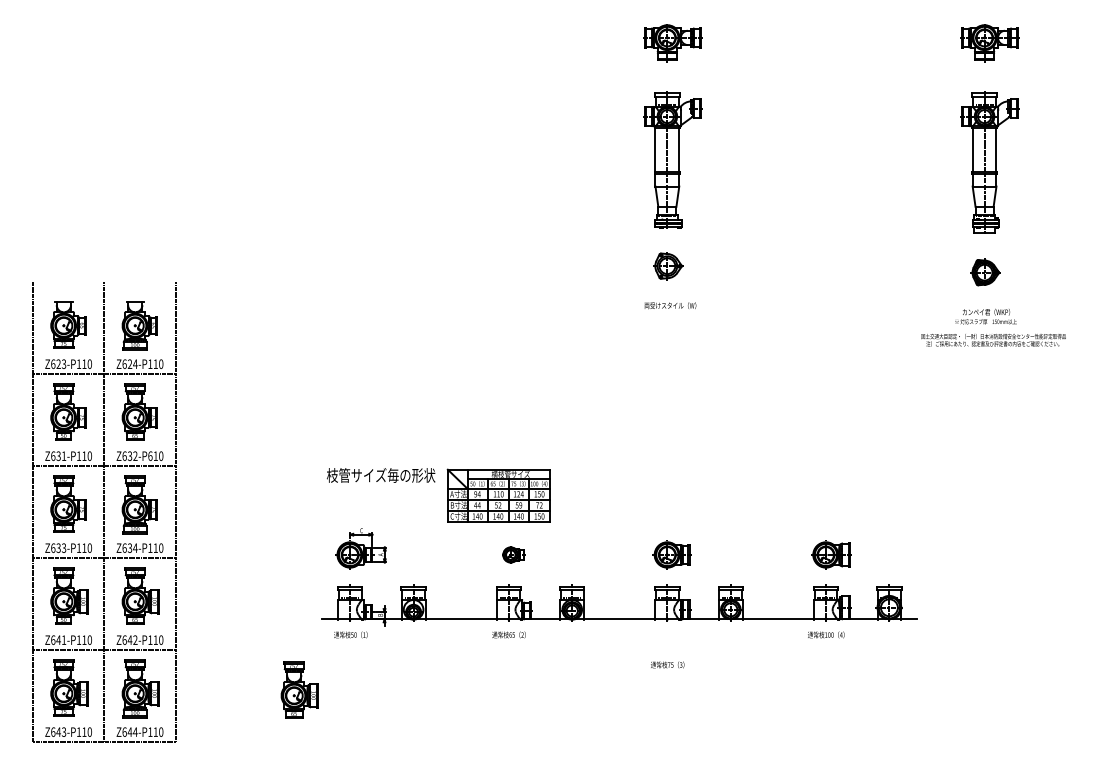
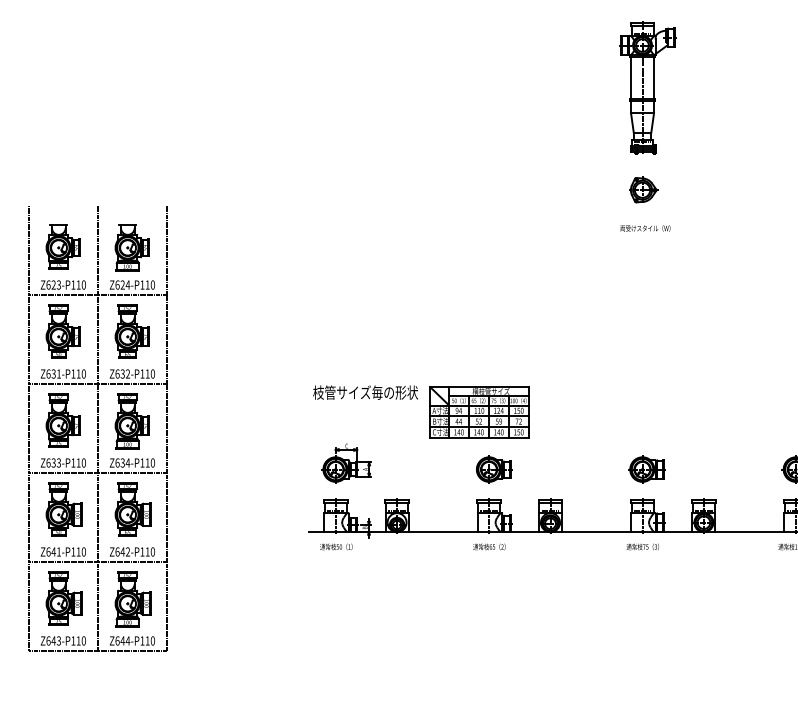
text: (150, 455) -> (142, 373), Z632-P610 -> Z632-P110
part: (513, 554) -> (493, 469), size x1.67
text: (667, 664) -> (642, 546), moved
part: (299, 689) -> (286, 599), removed

